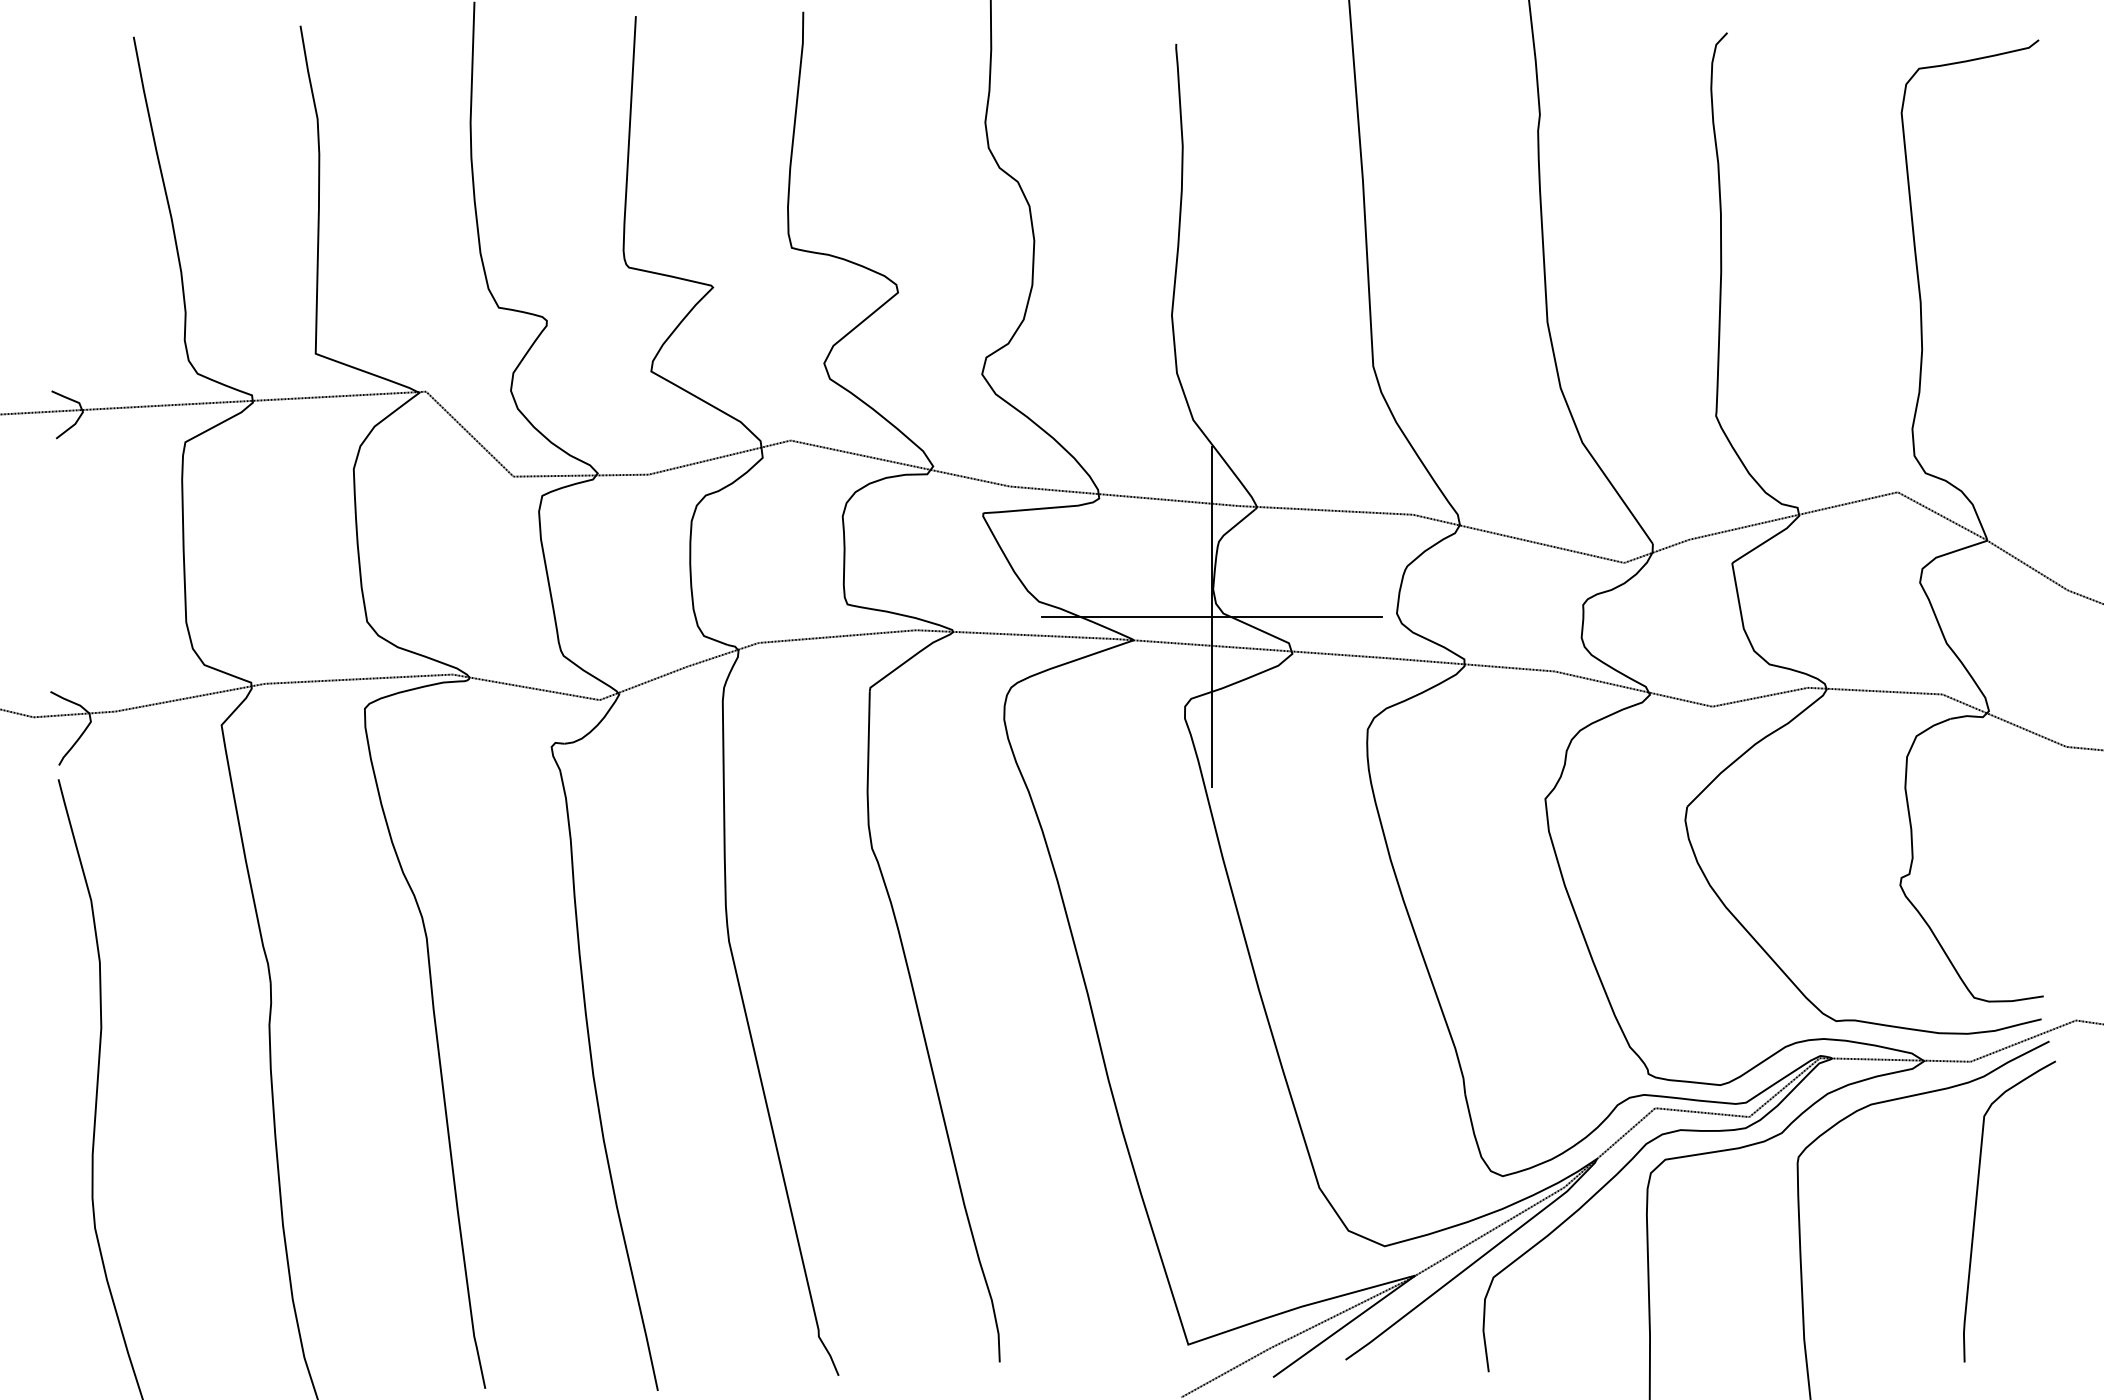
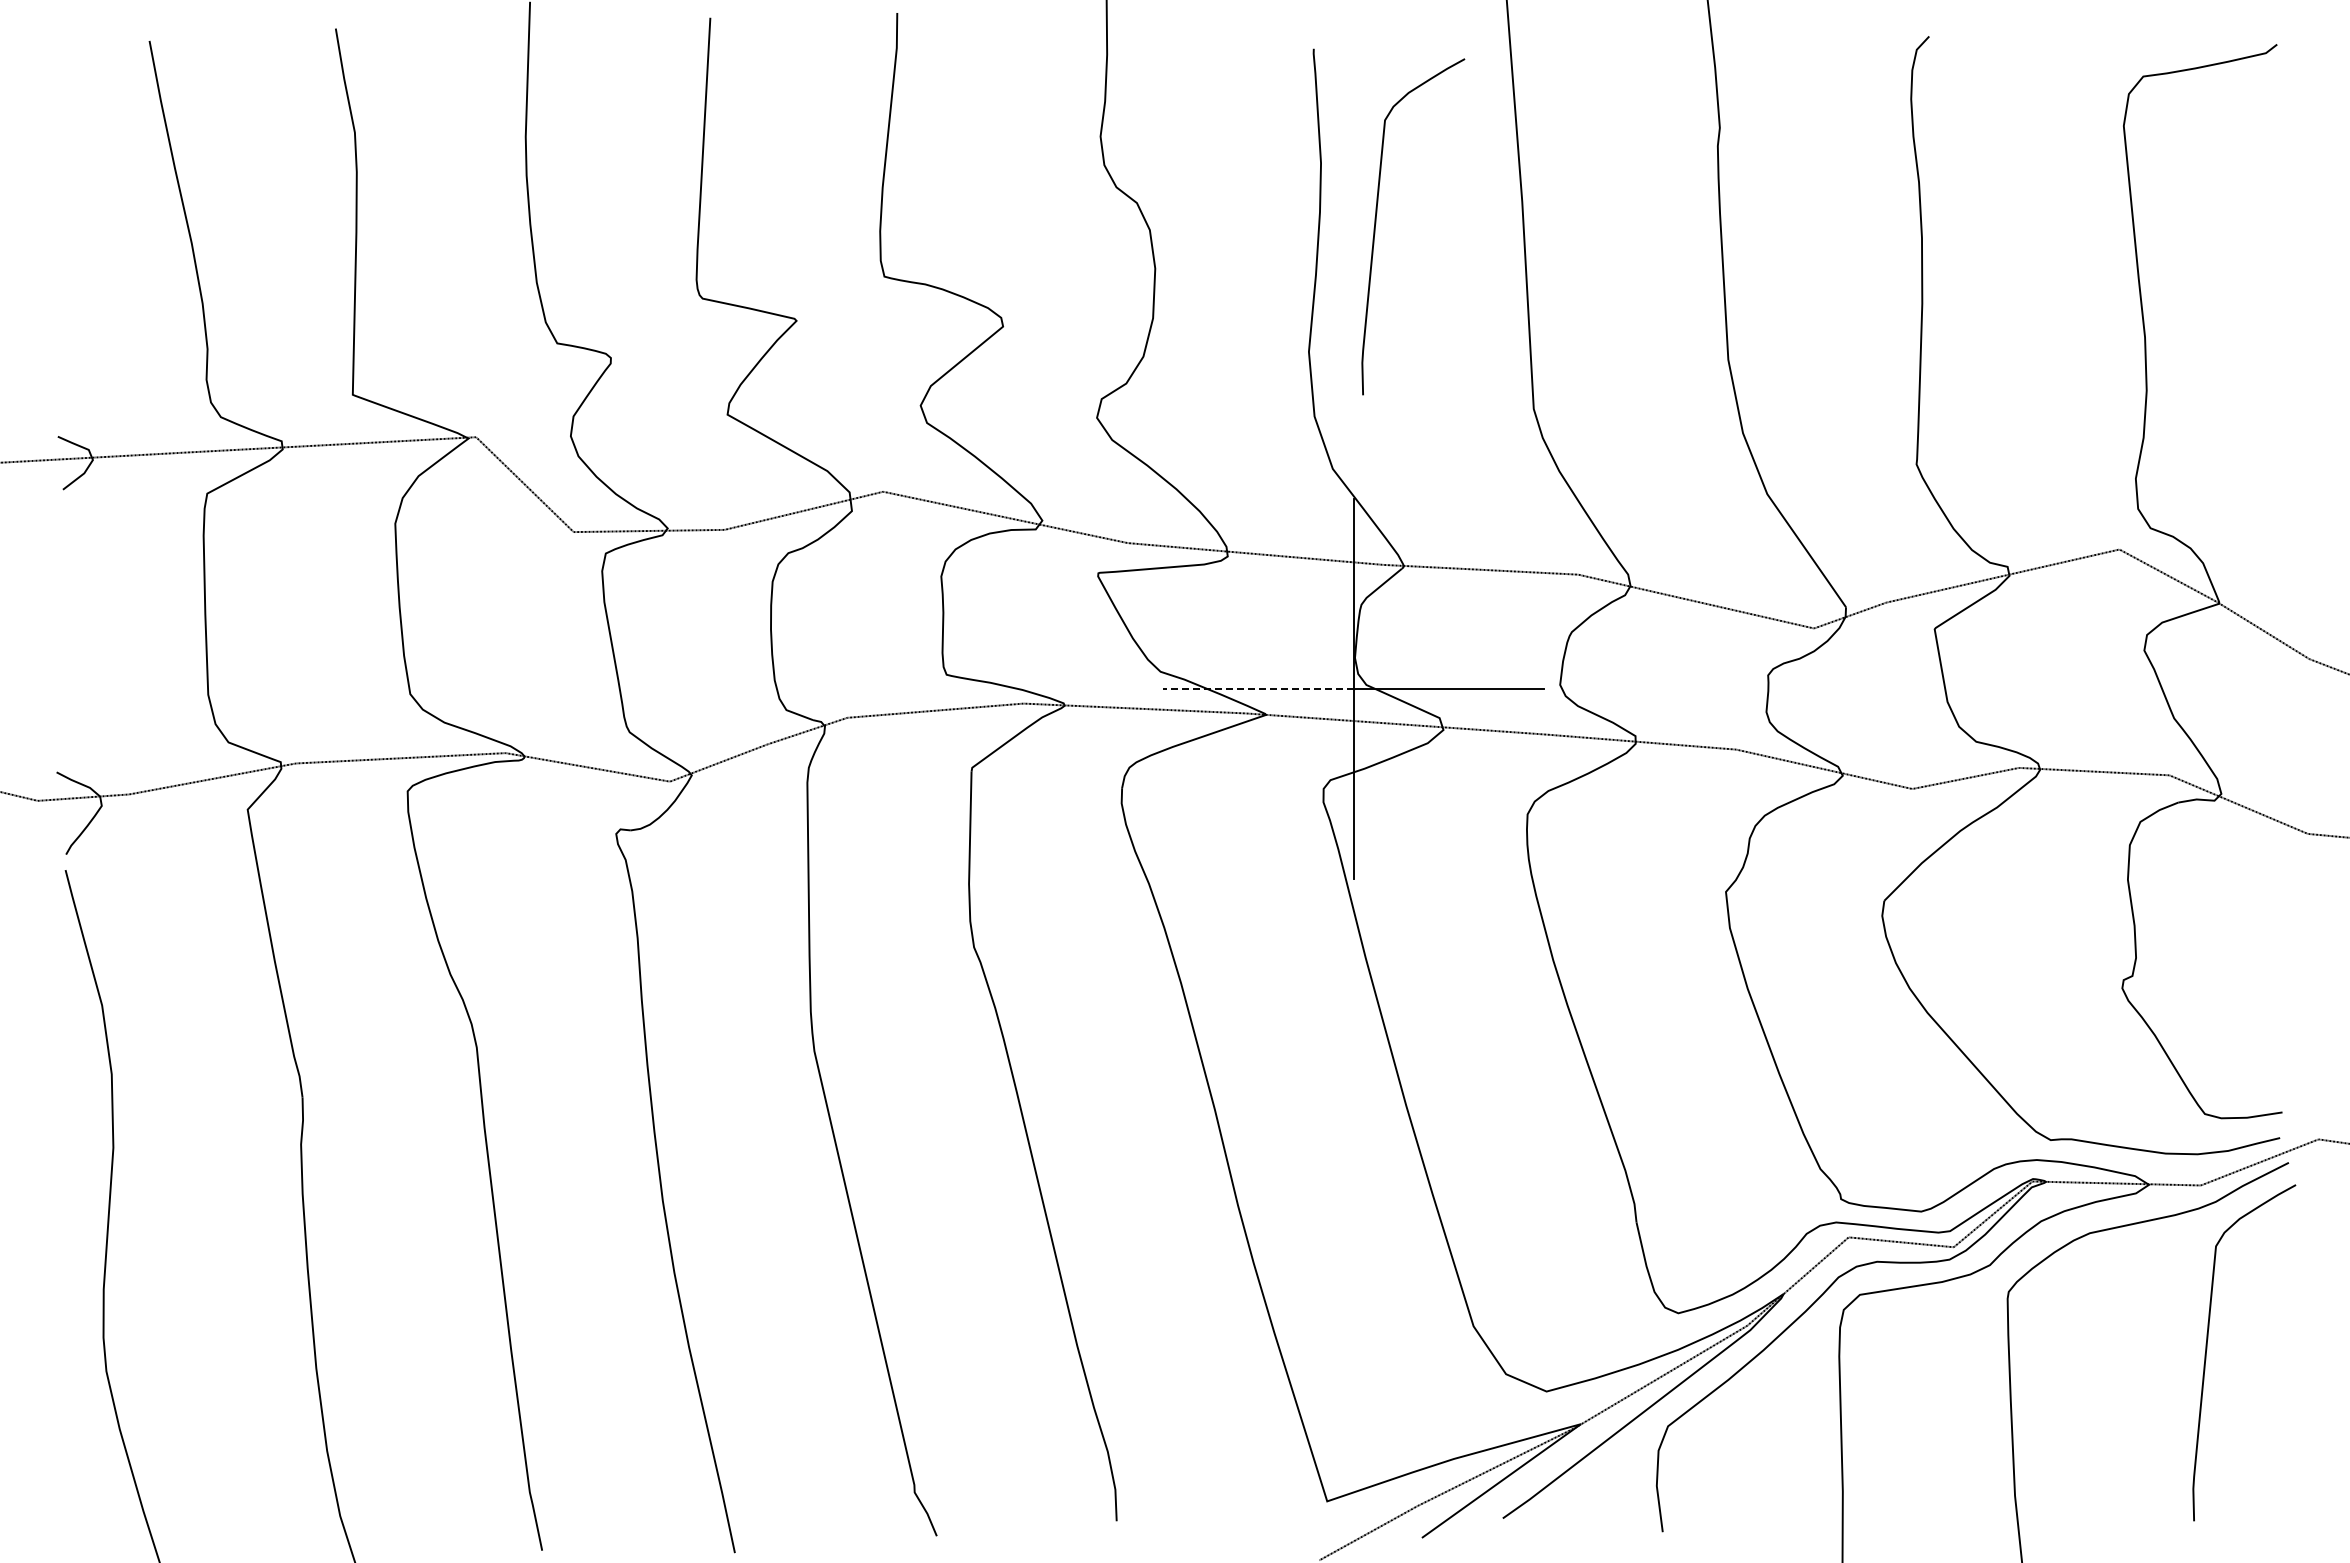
curve: (1232, 200) -> (1376, 223), added
line: (1126, 617) -> (1258, 689), solid -> dashed

